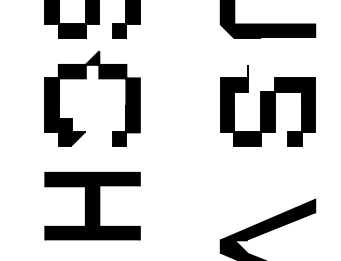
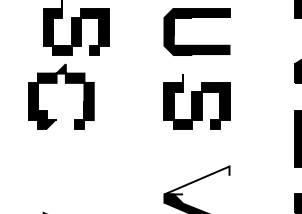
part: (87, 79) -> (57, 83), moved
part: (91, 205) -> (75, 170), removed
fill: (267, 220) -> (196, 180), removed

